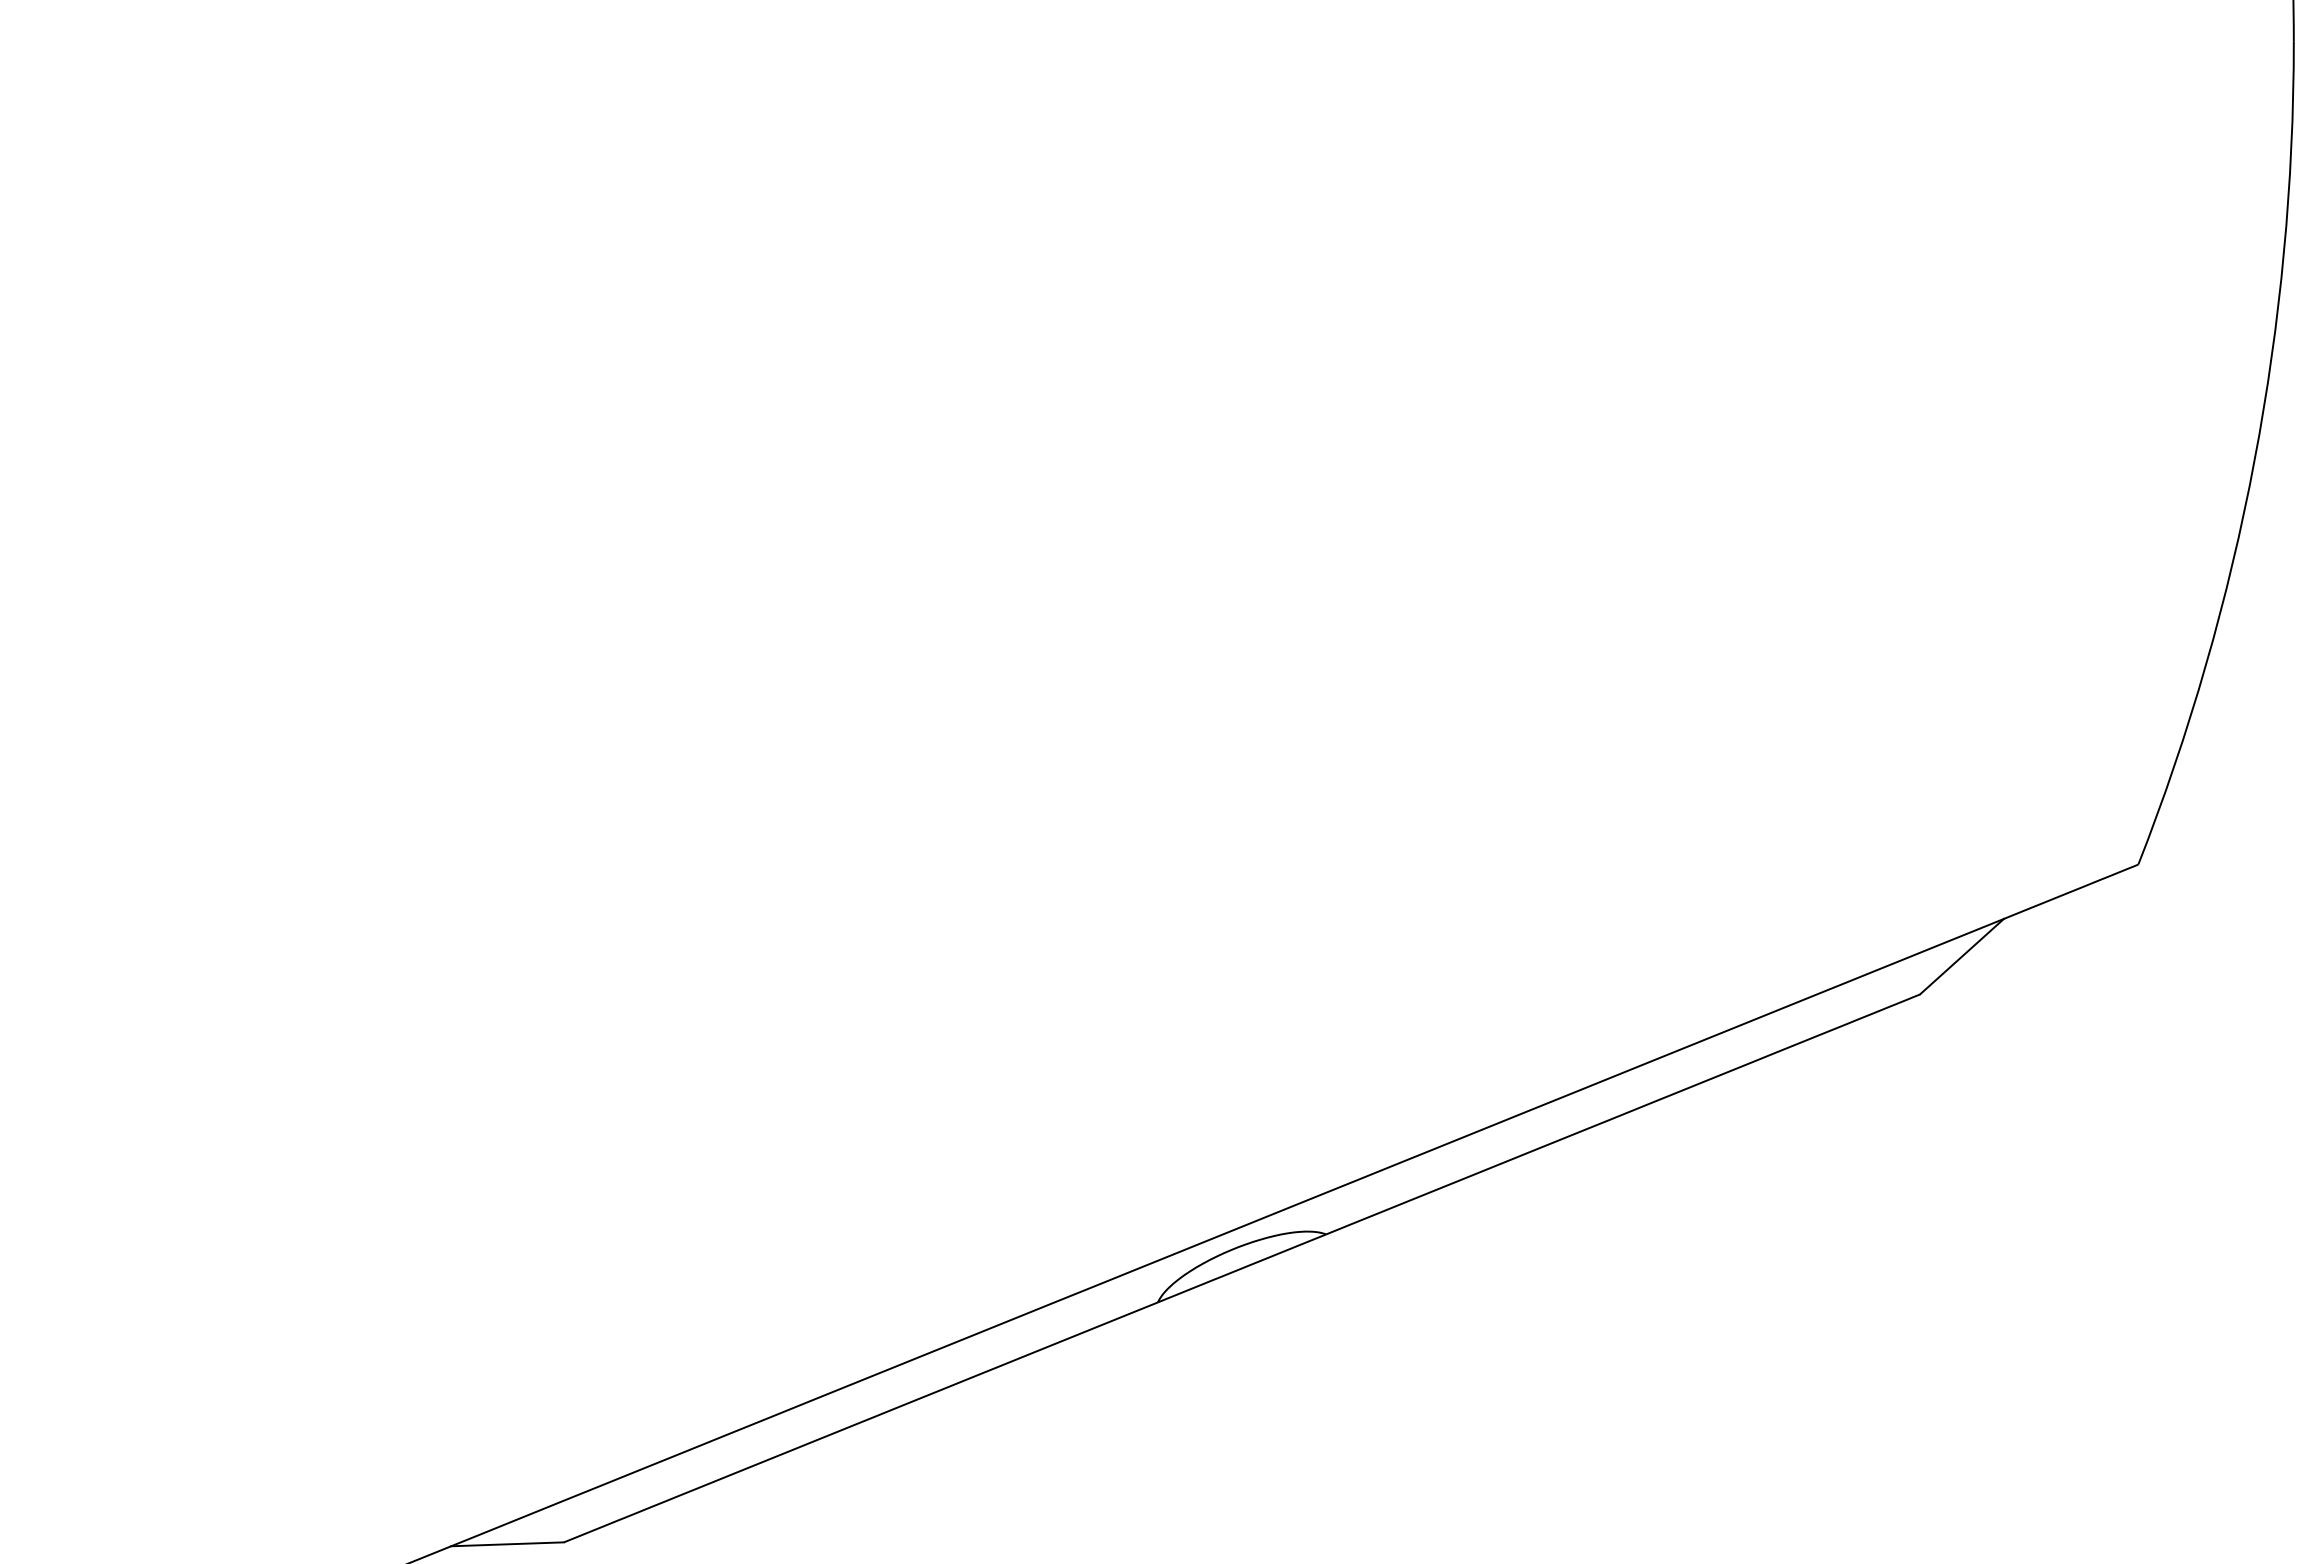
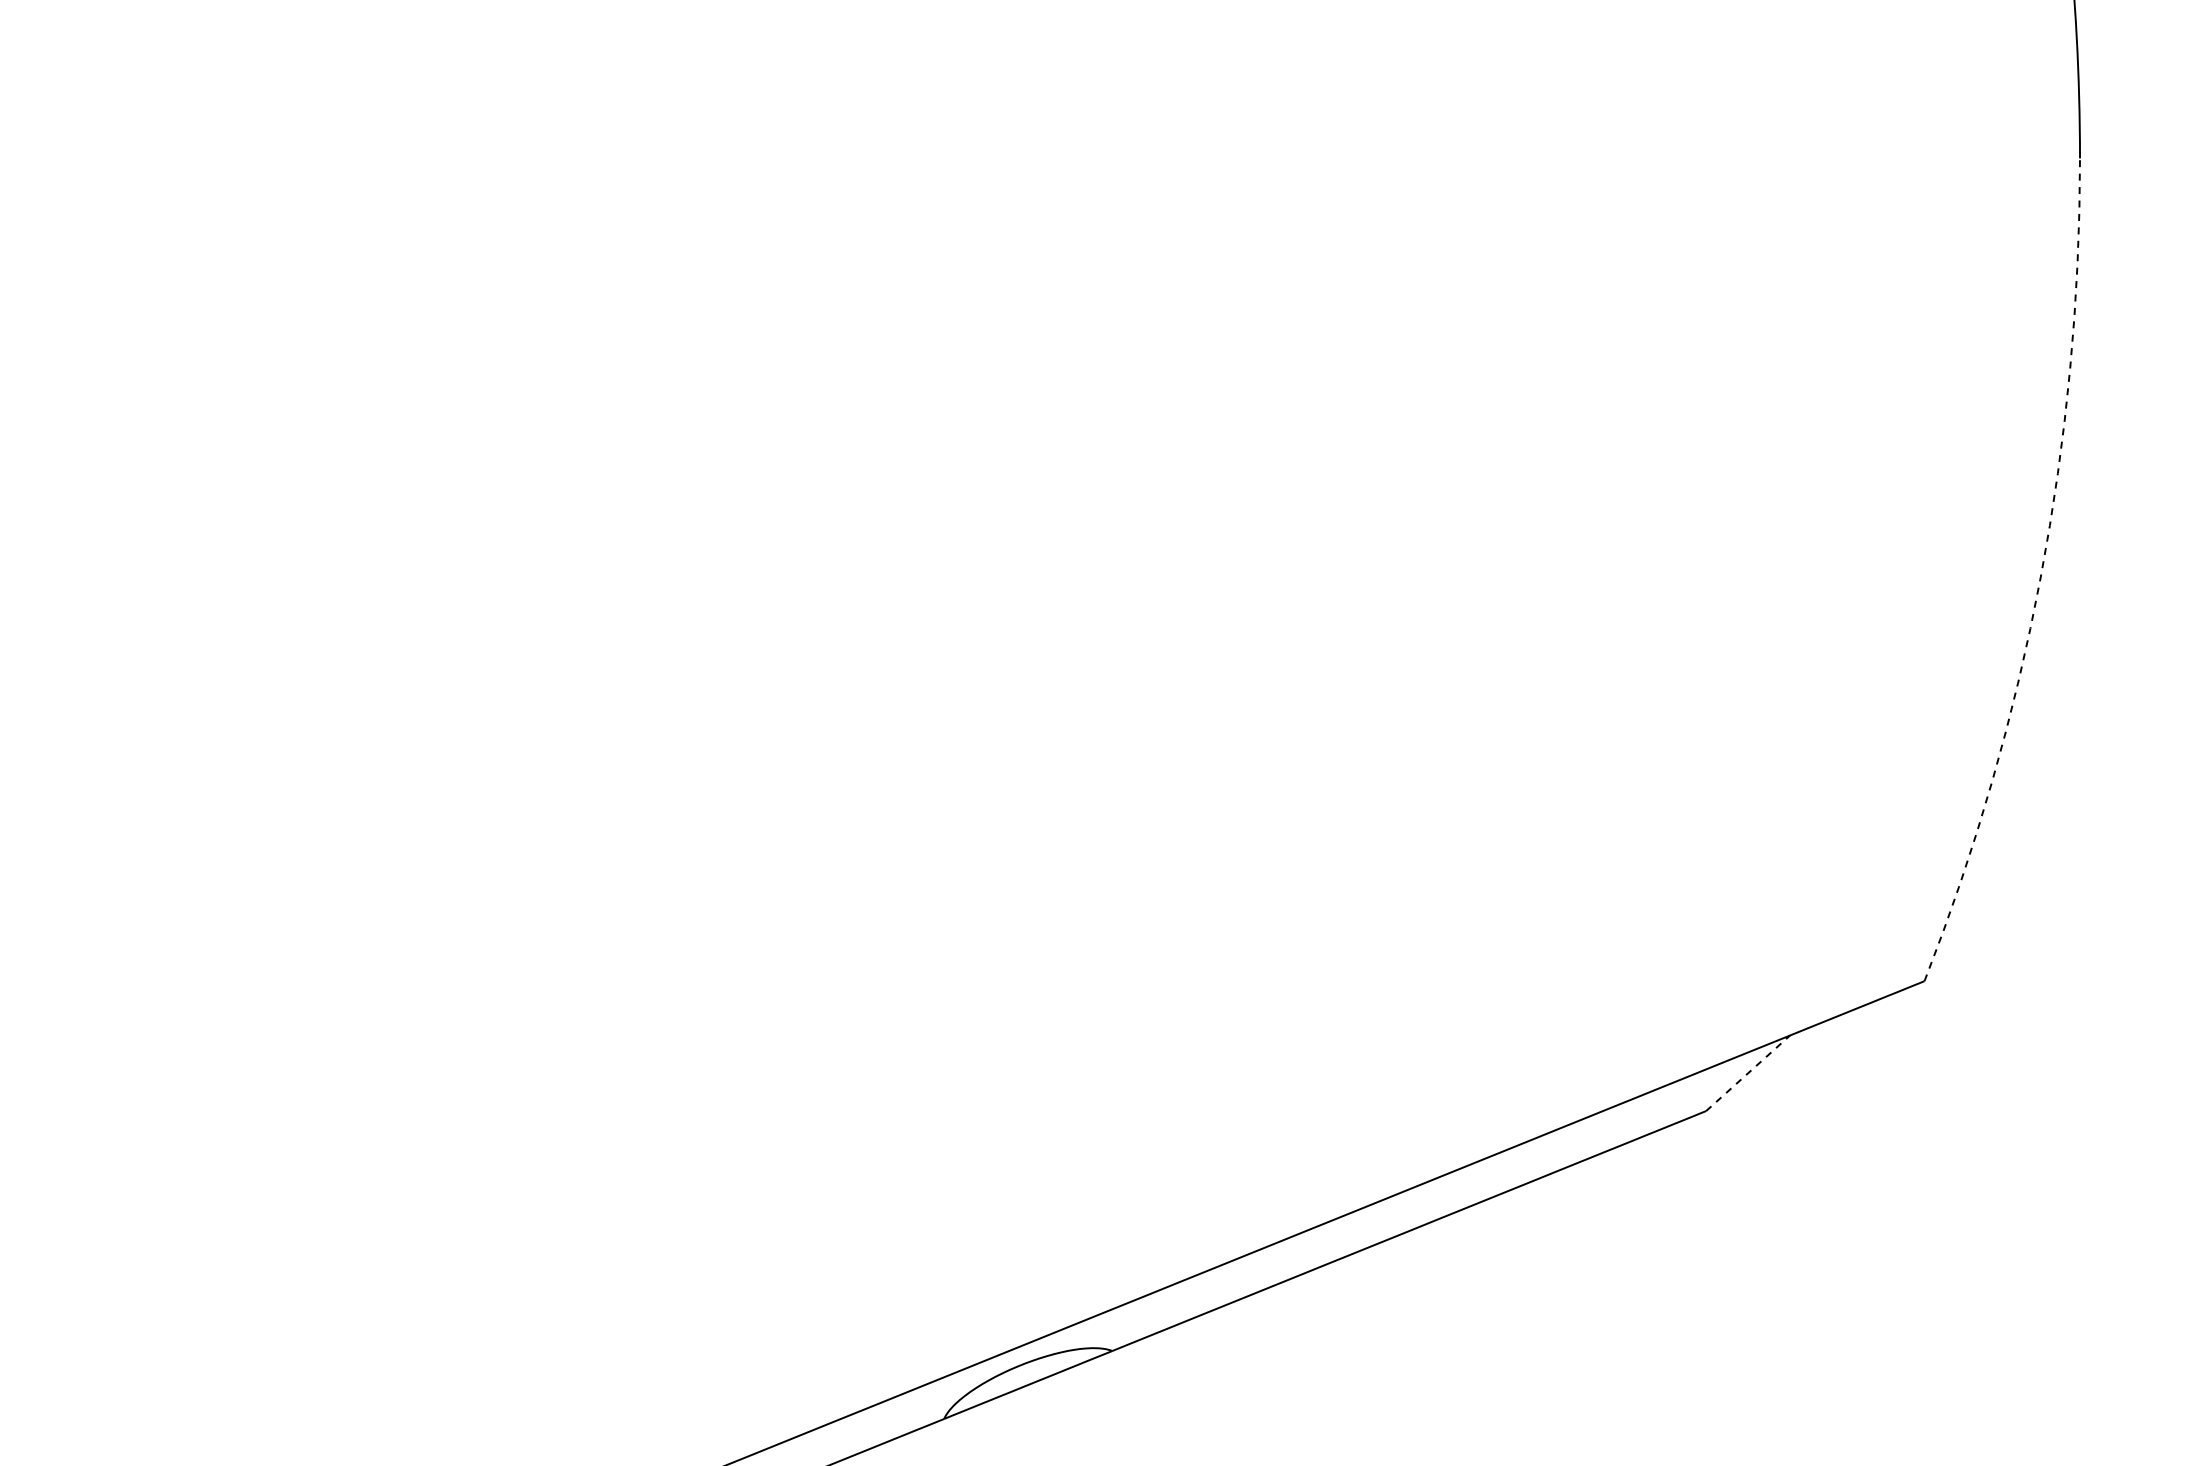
arc: (2254, 460) -> (2040, 577), solid -> dashed
line: (1961, 956) -> (1747, 1073), solid -> dashed

